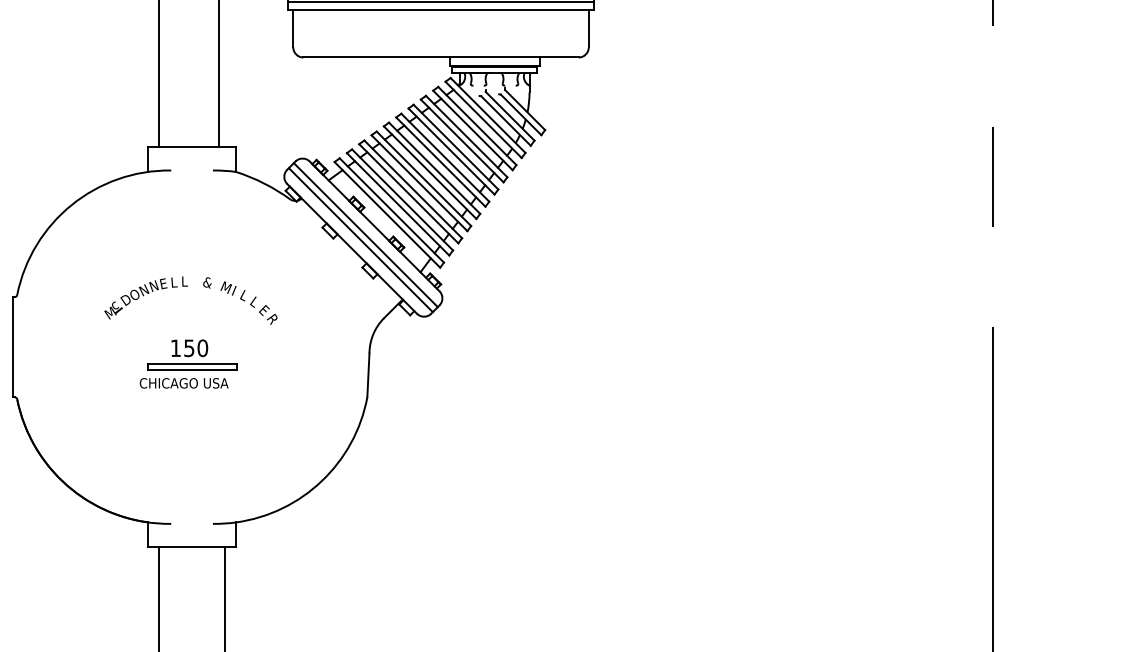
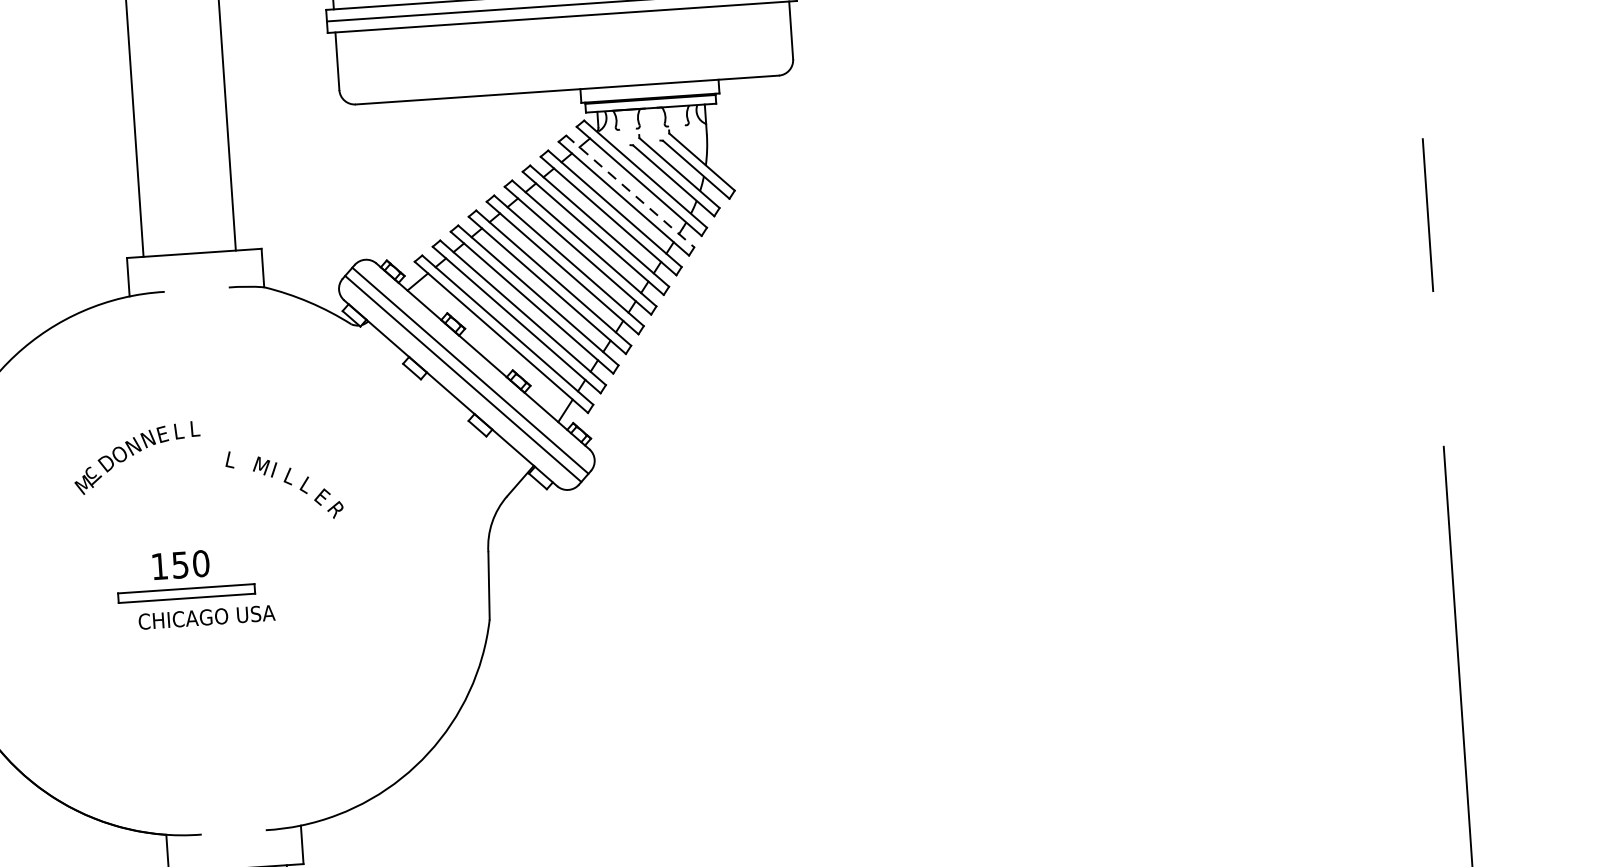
line: (477, 126) -> (630, 192), solid -> dashed
text: (207, 282) -> (232, 460), & -> L
part: (145, 297) -> (136, 457), moved
part: (192, 354) -> (185, 574), moved

